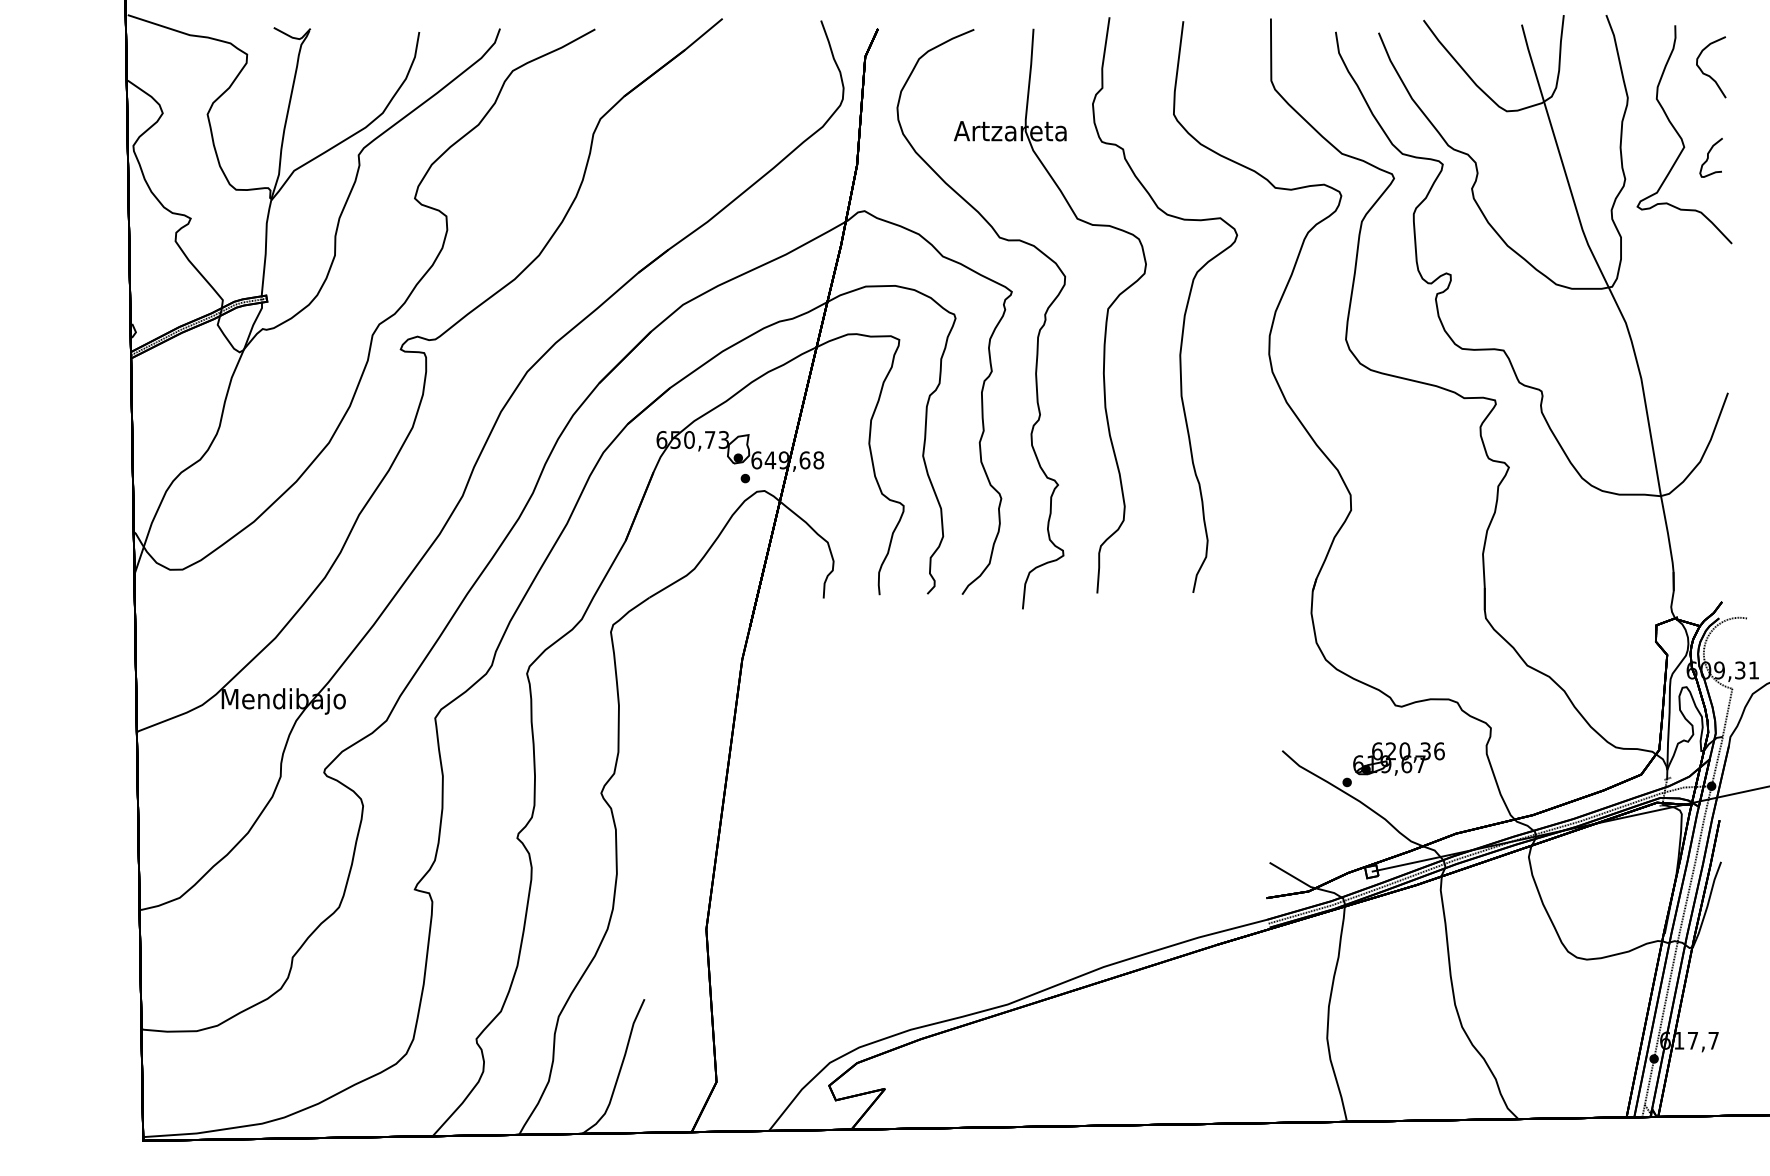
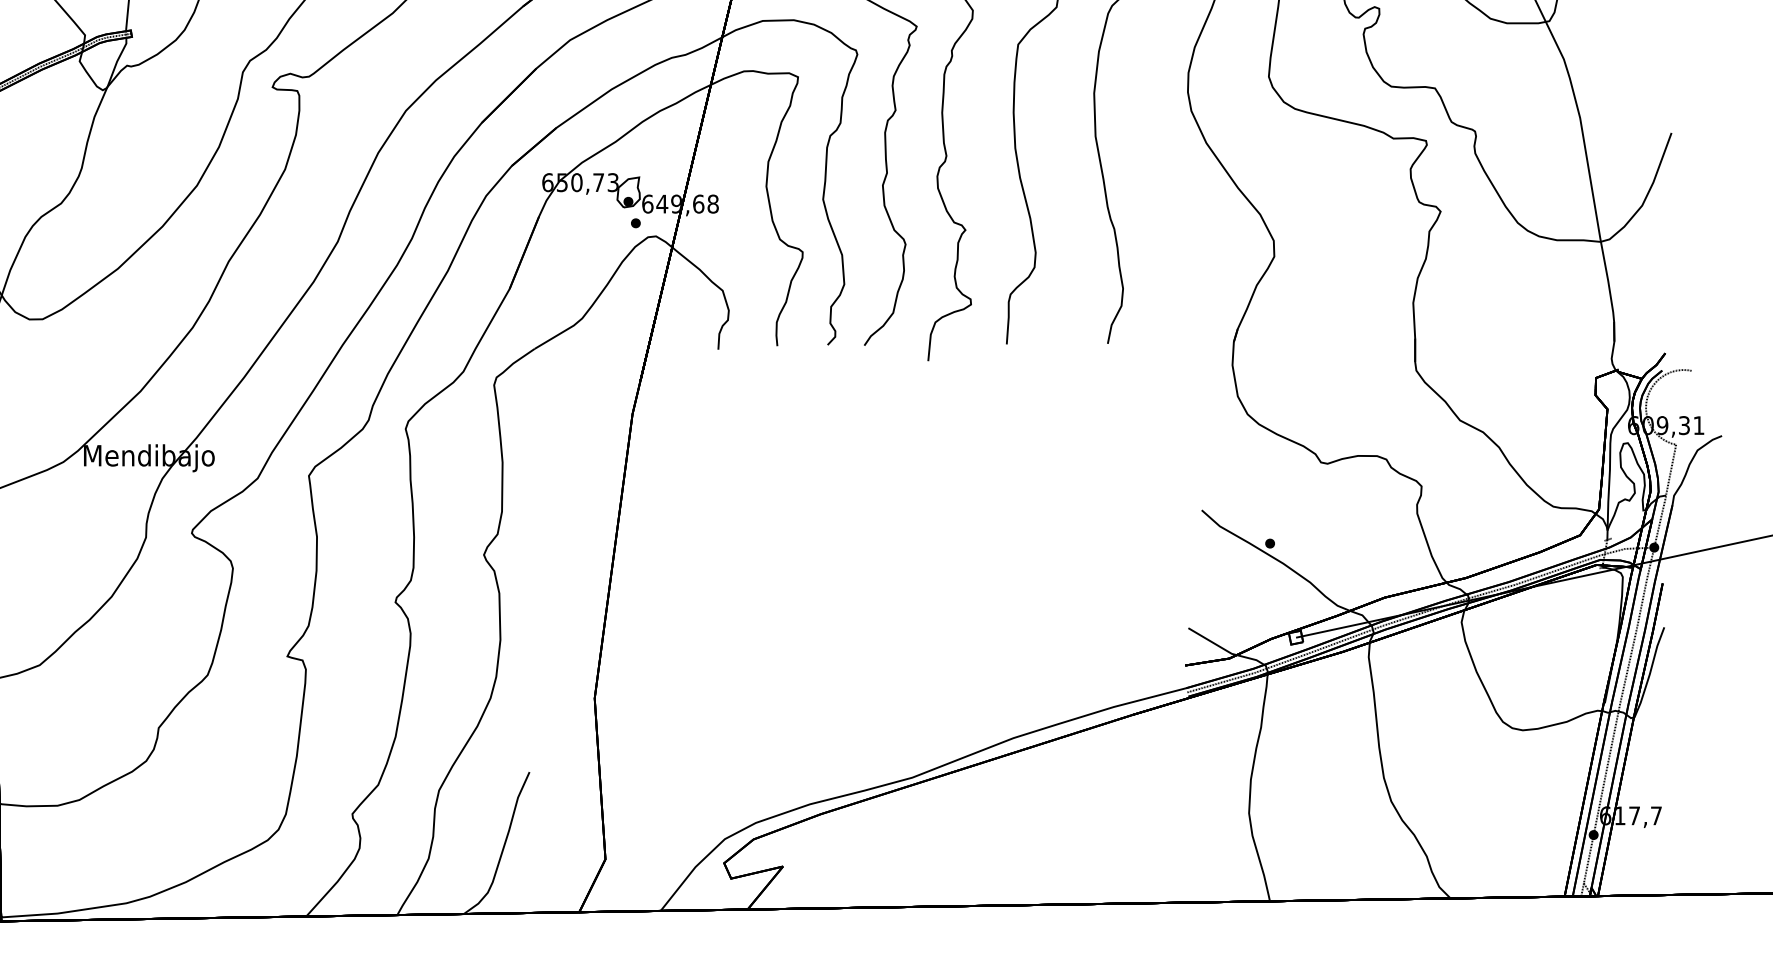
part: (1398, 758) -> (1324, 518), removed

